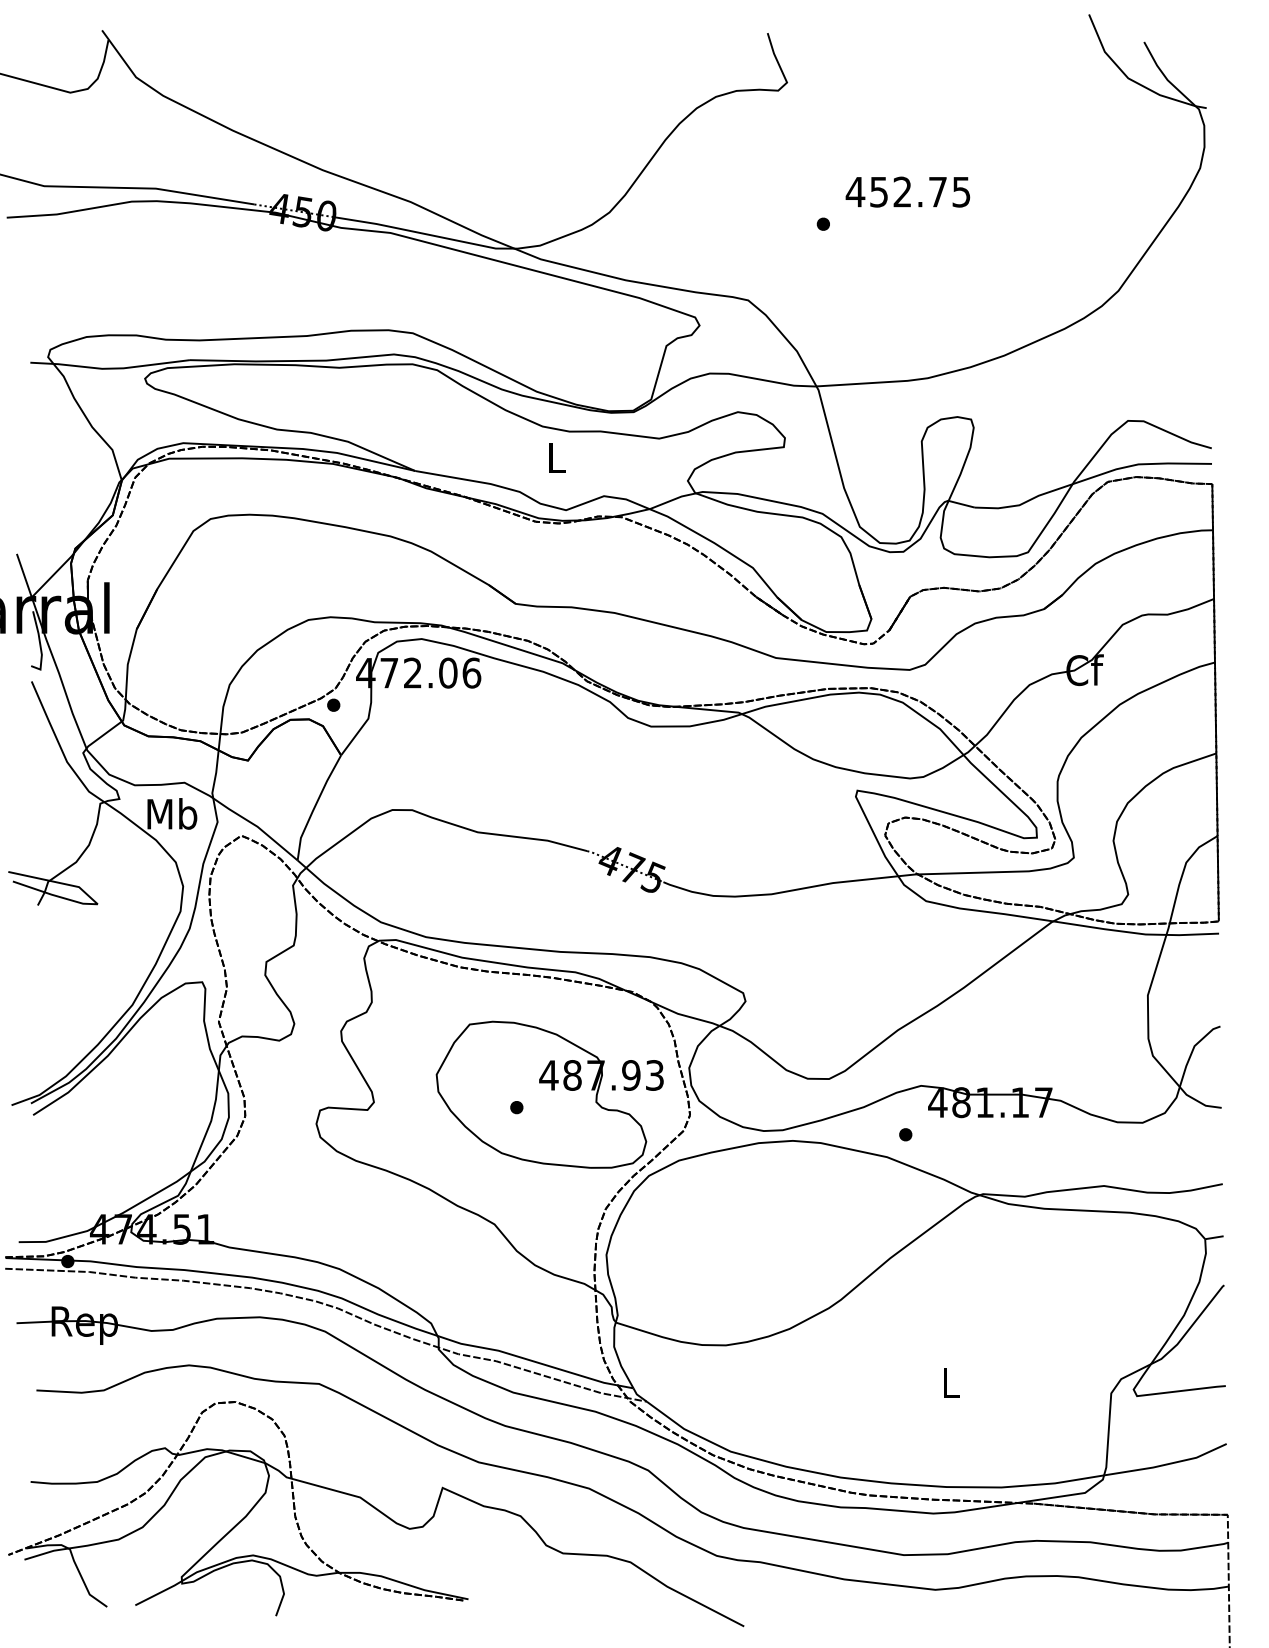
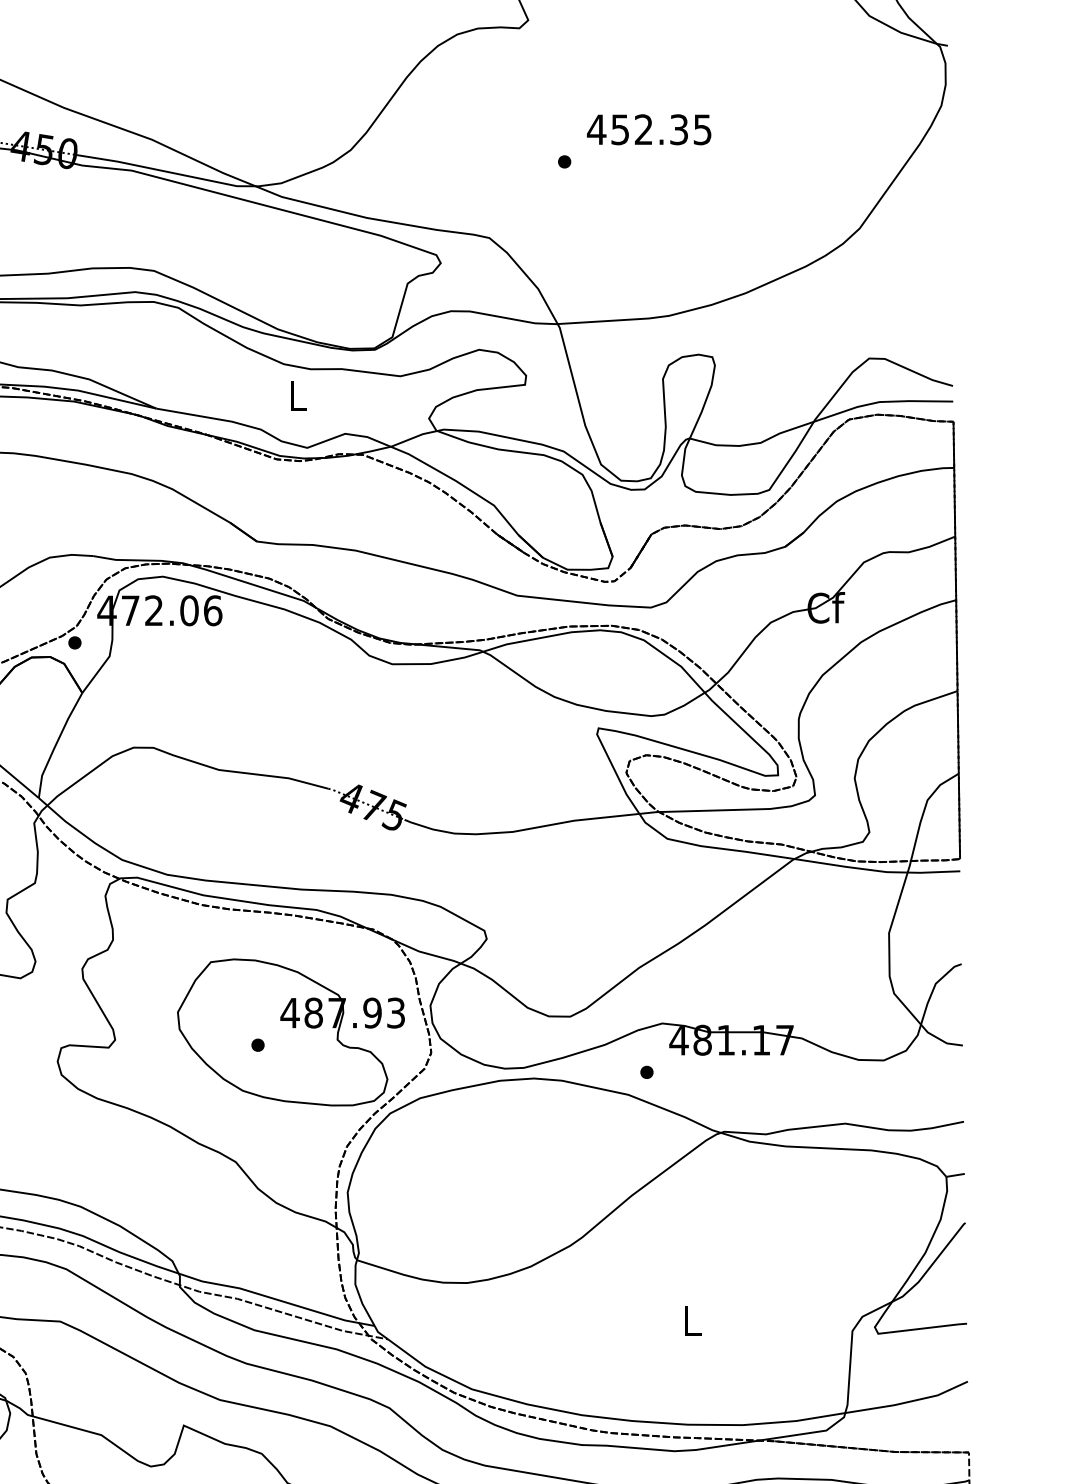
text: (937, 191) -> (678, 129), 452.75 -> 452.35

